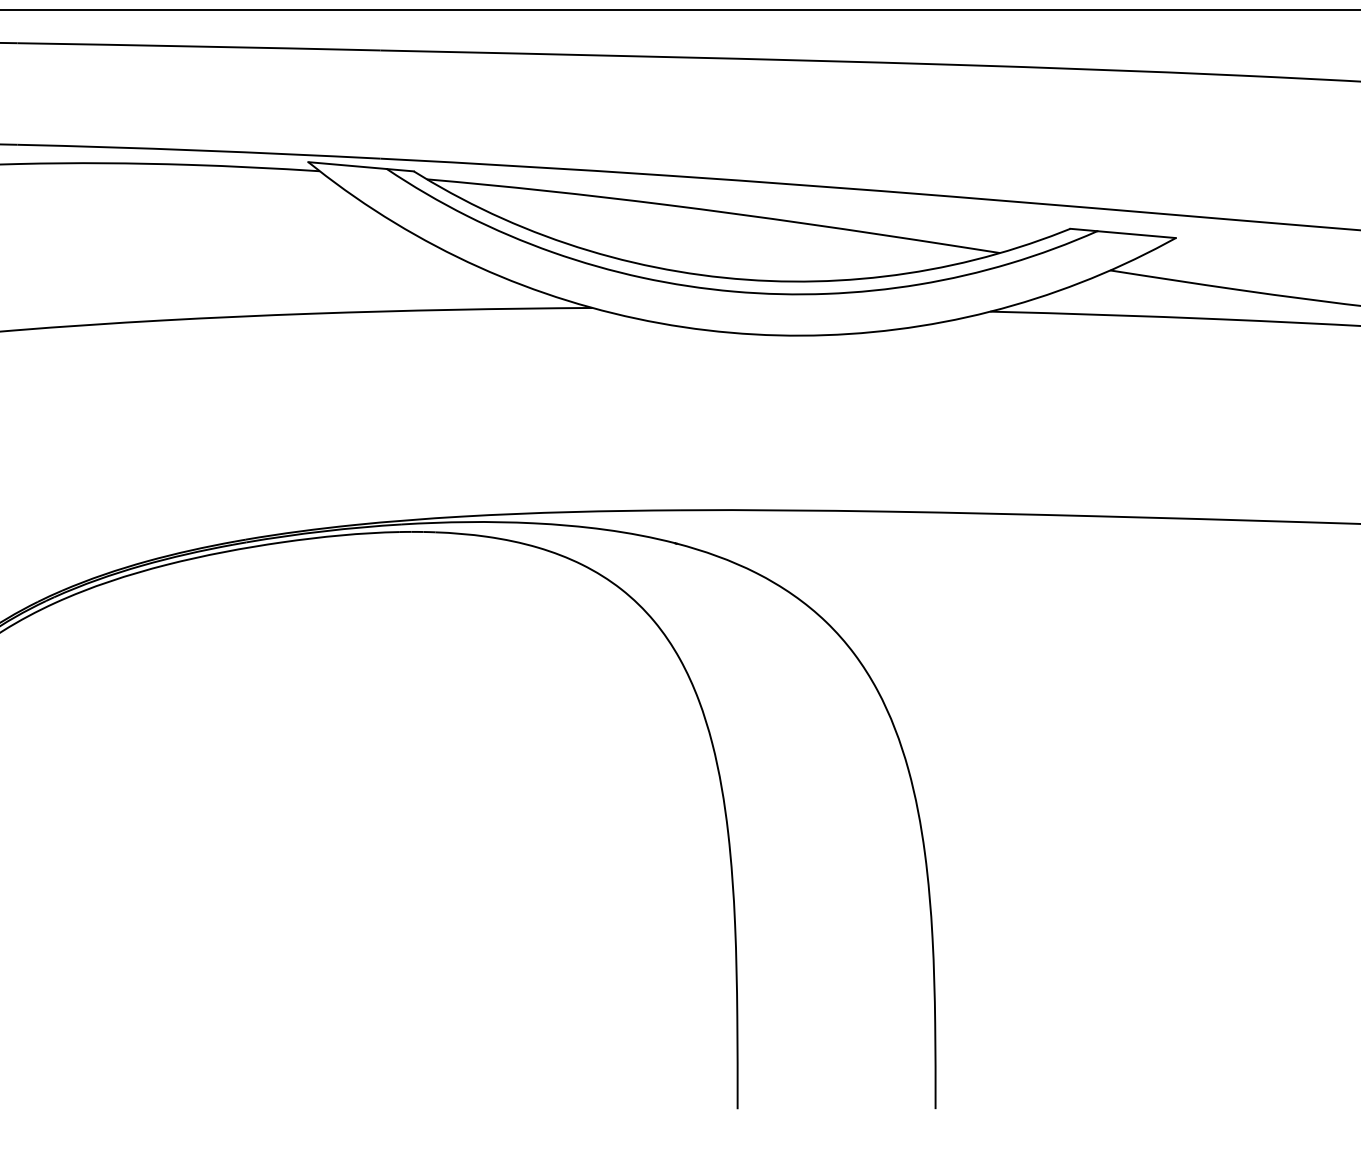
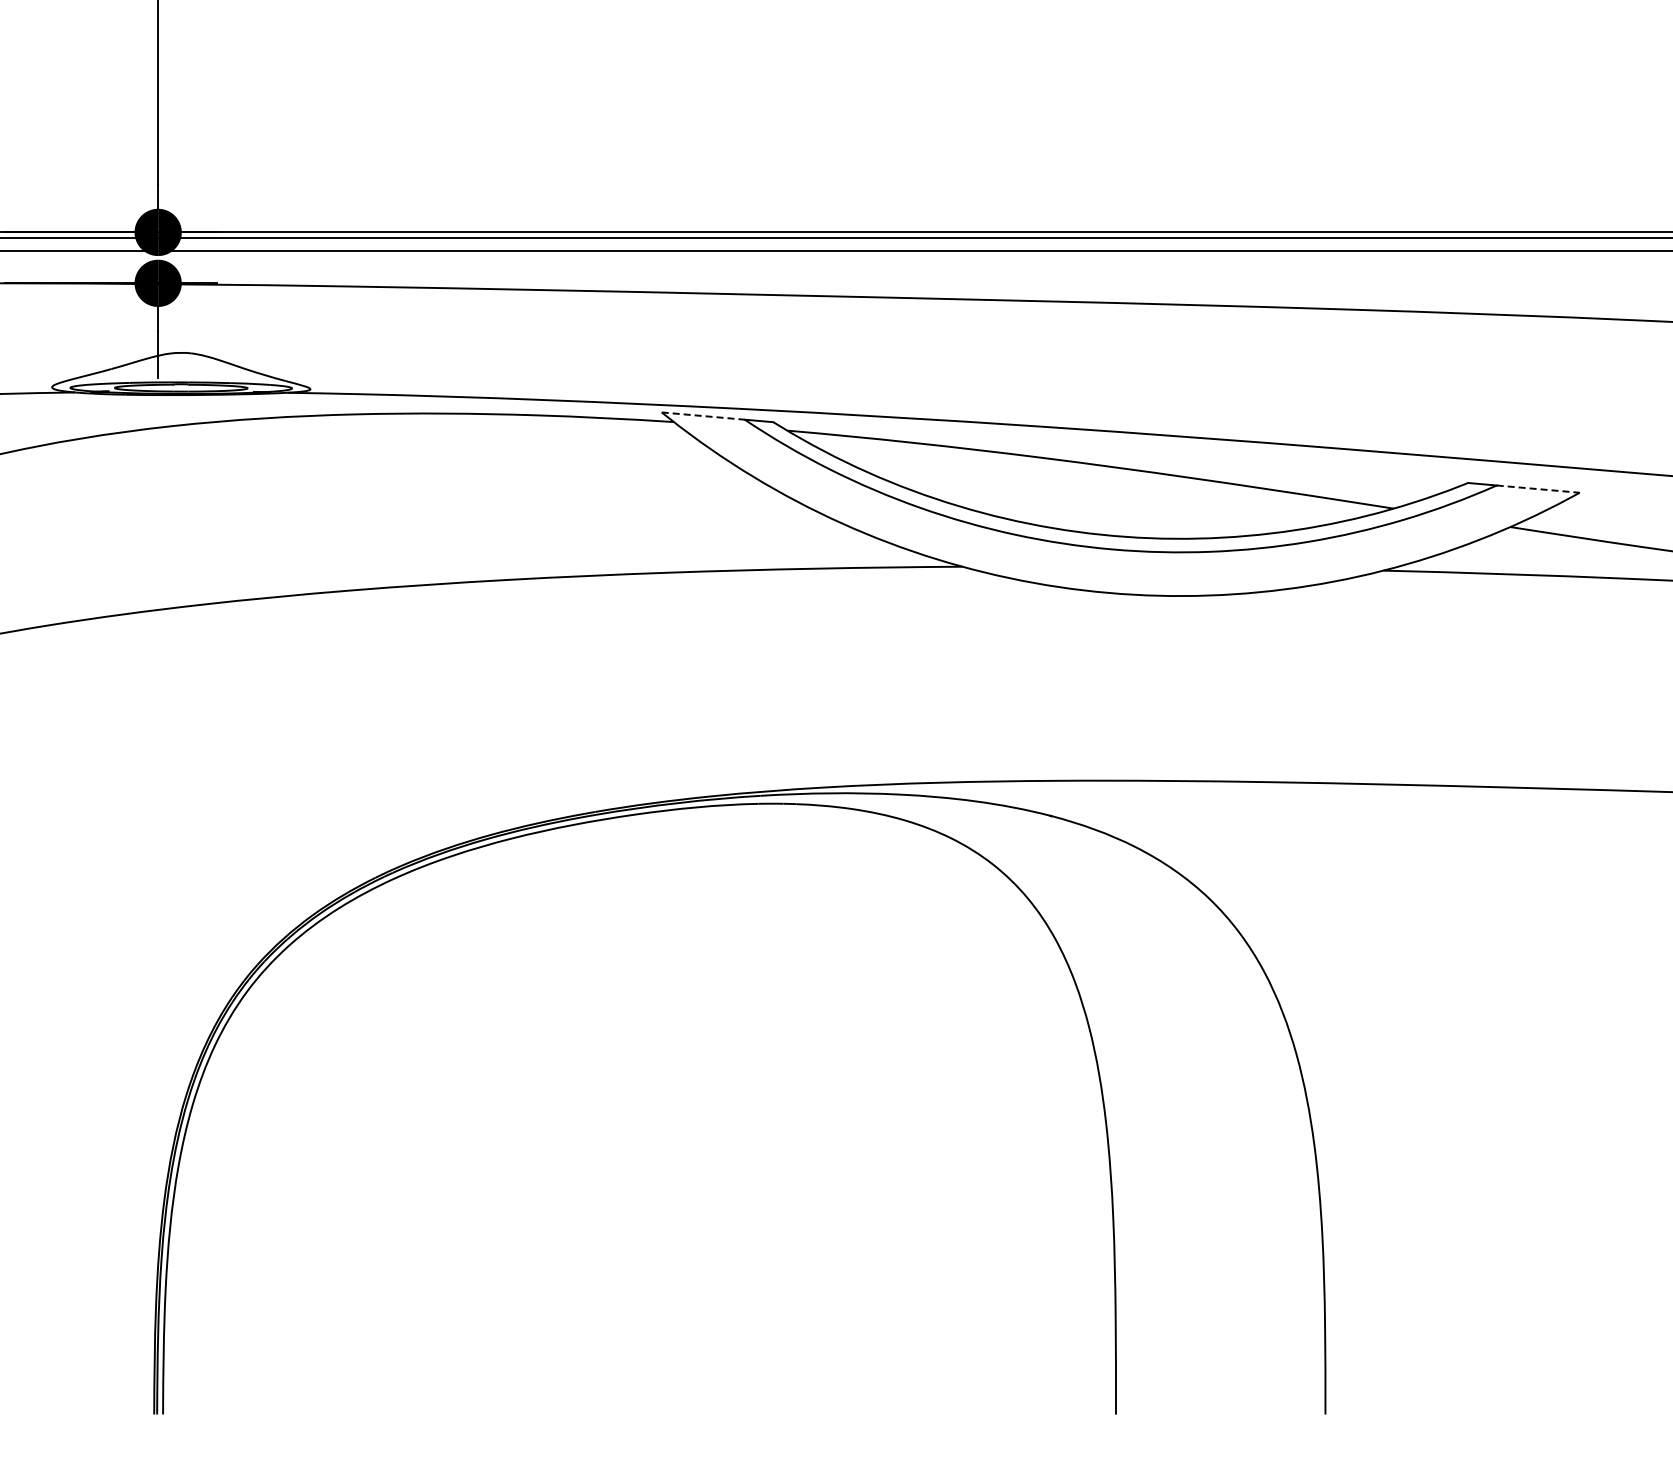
line: (347, 165) -> (703, 416), solid -> dashed
line: (1136, 234) -> (1538, 489), solid -> dashed

